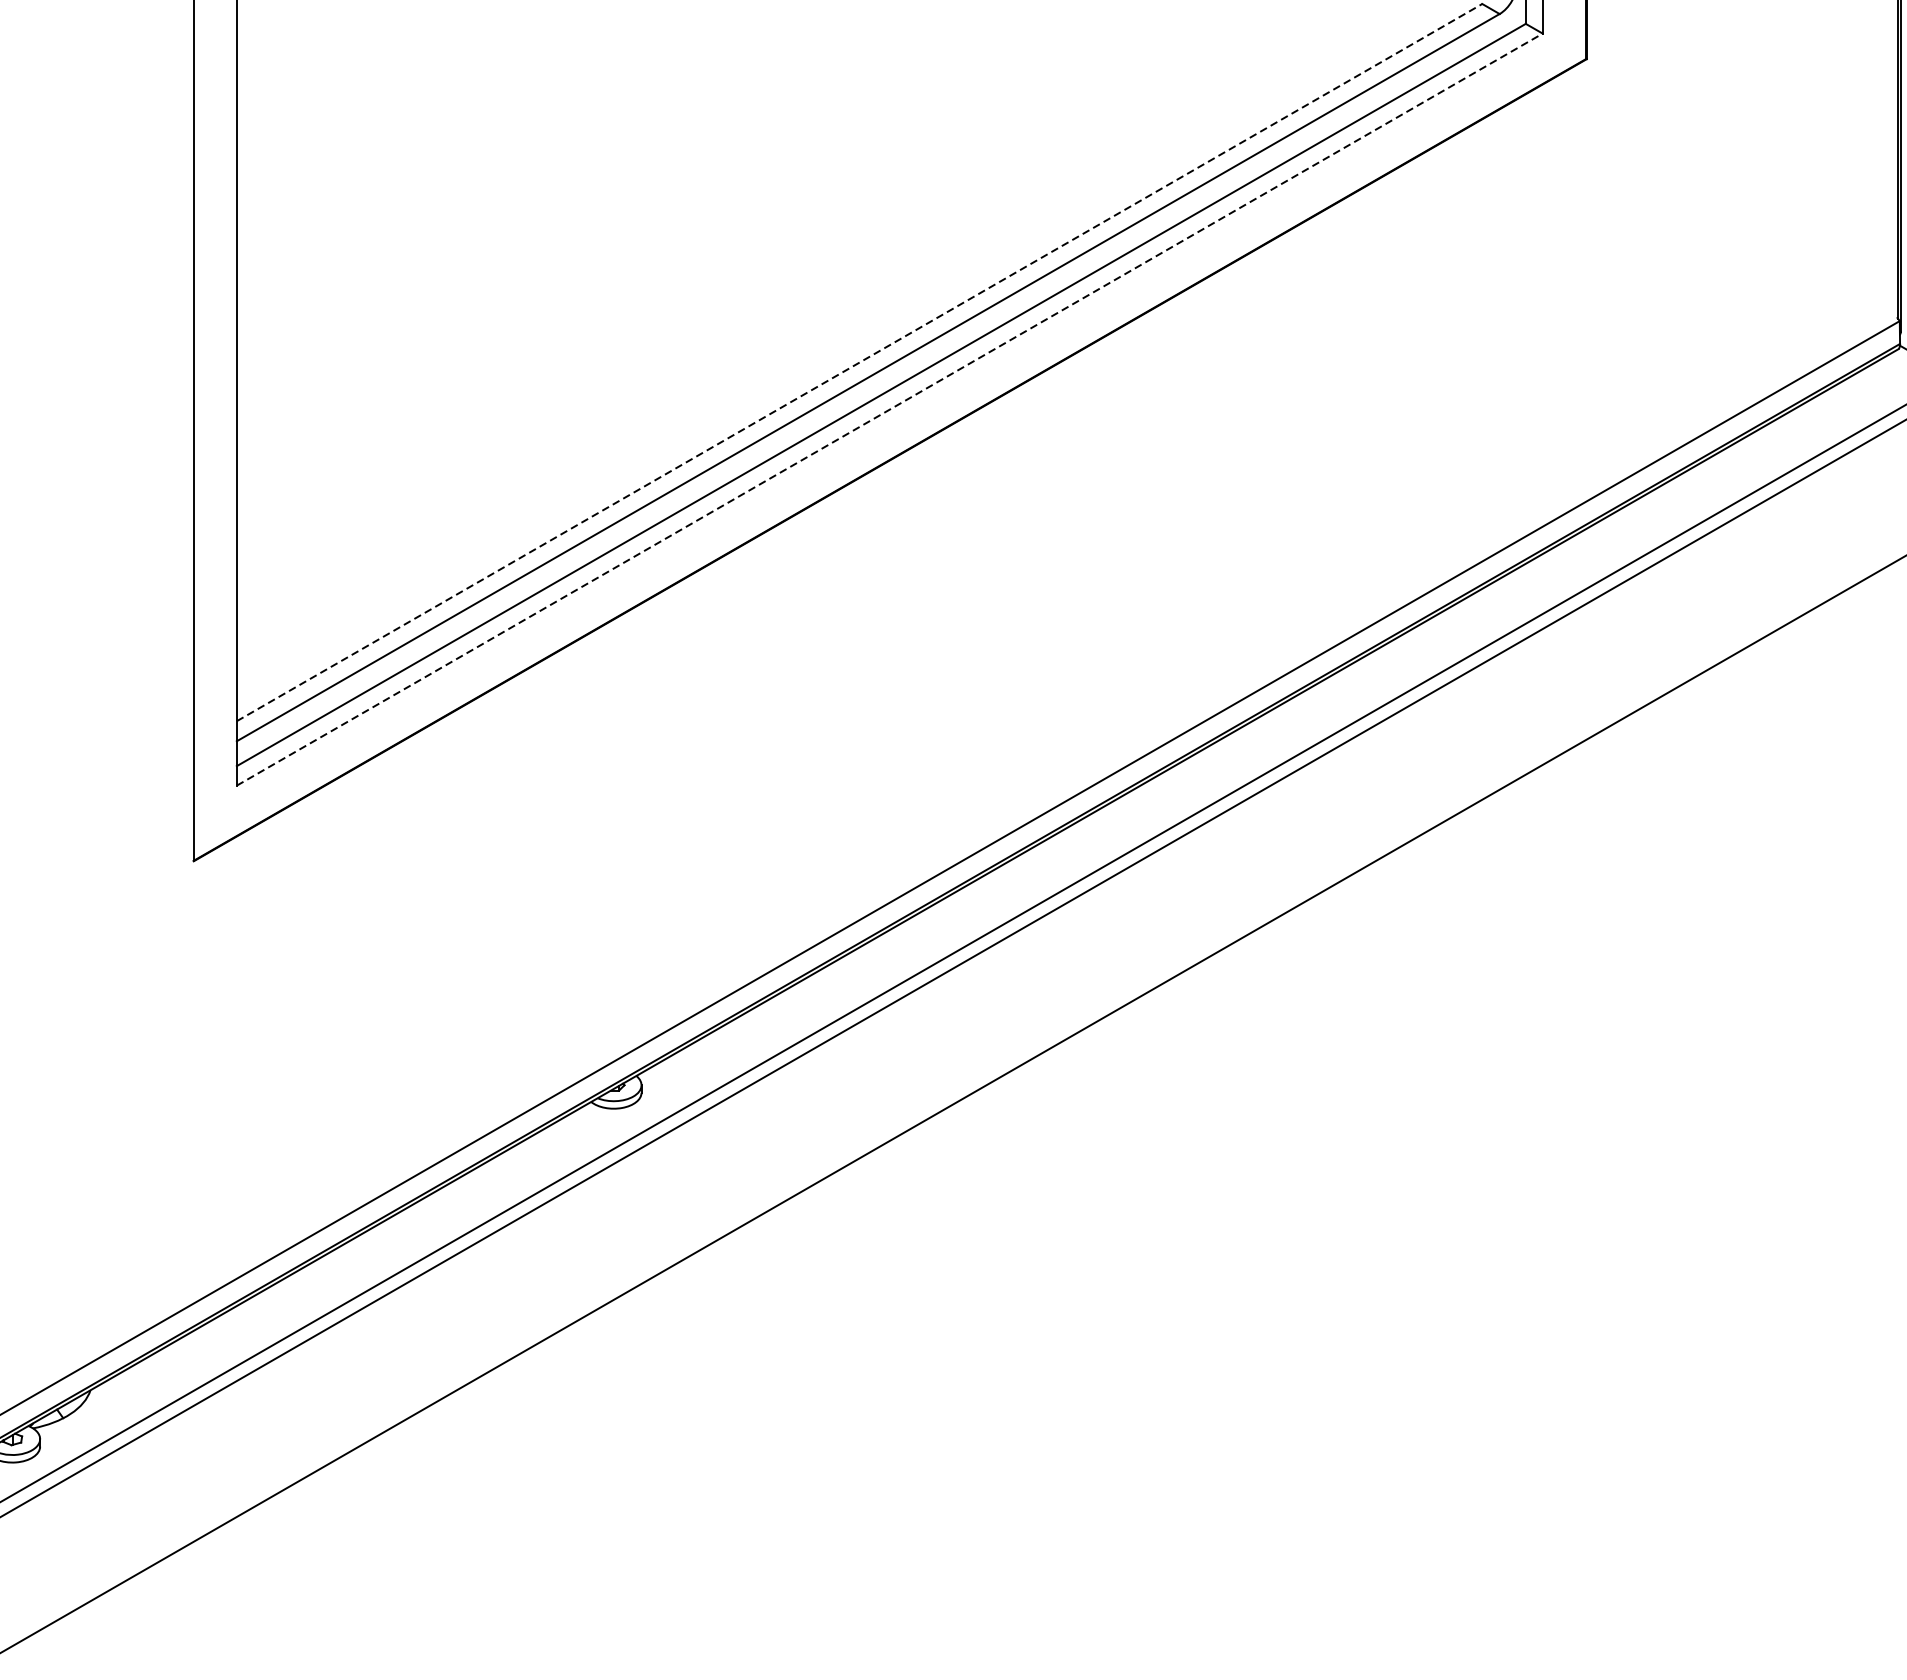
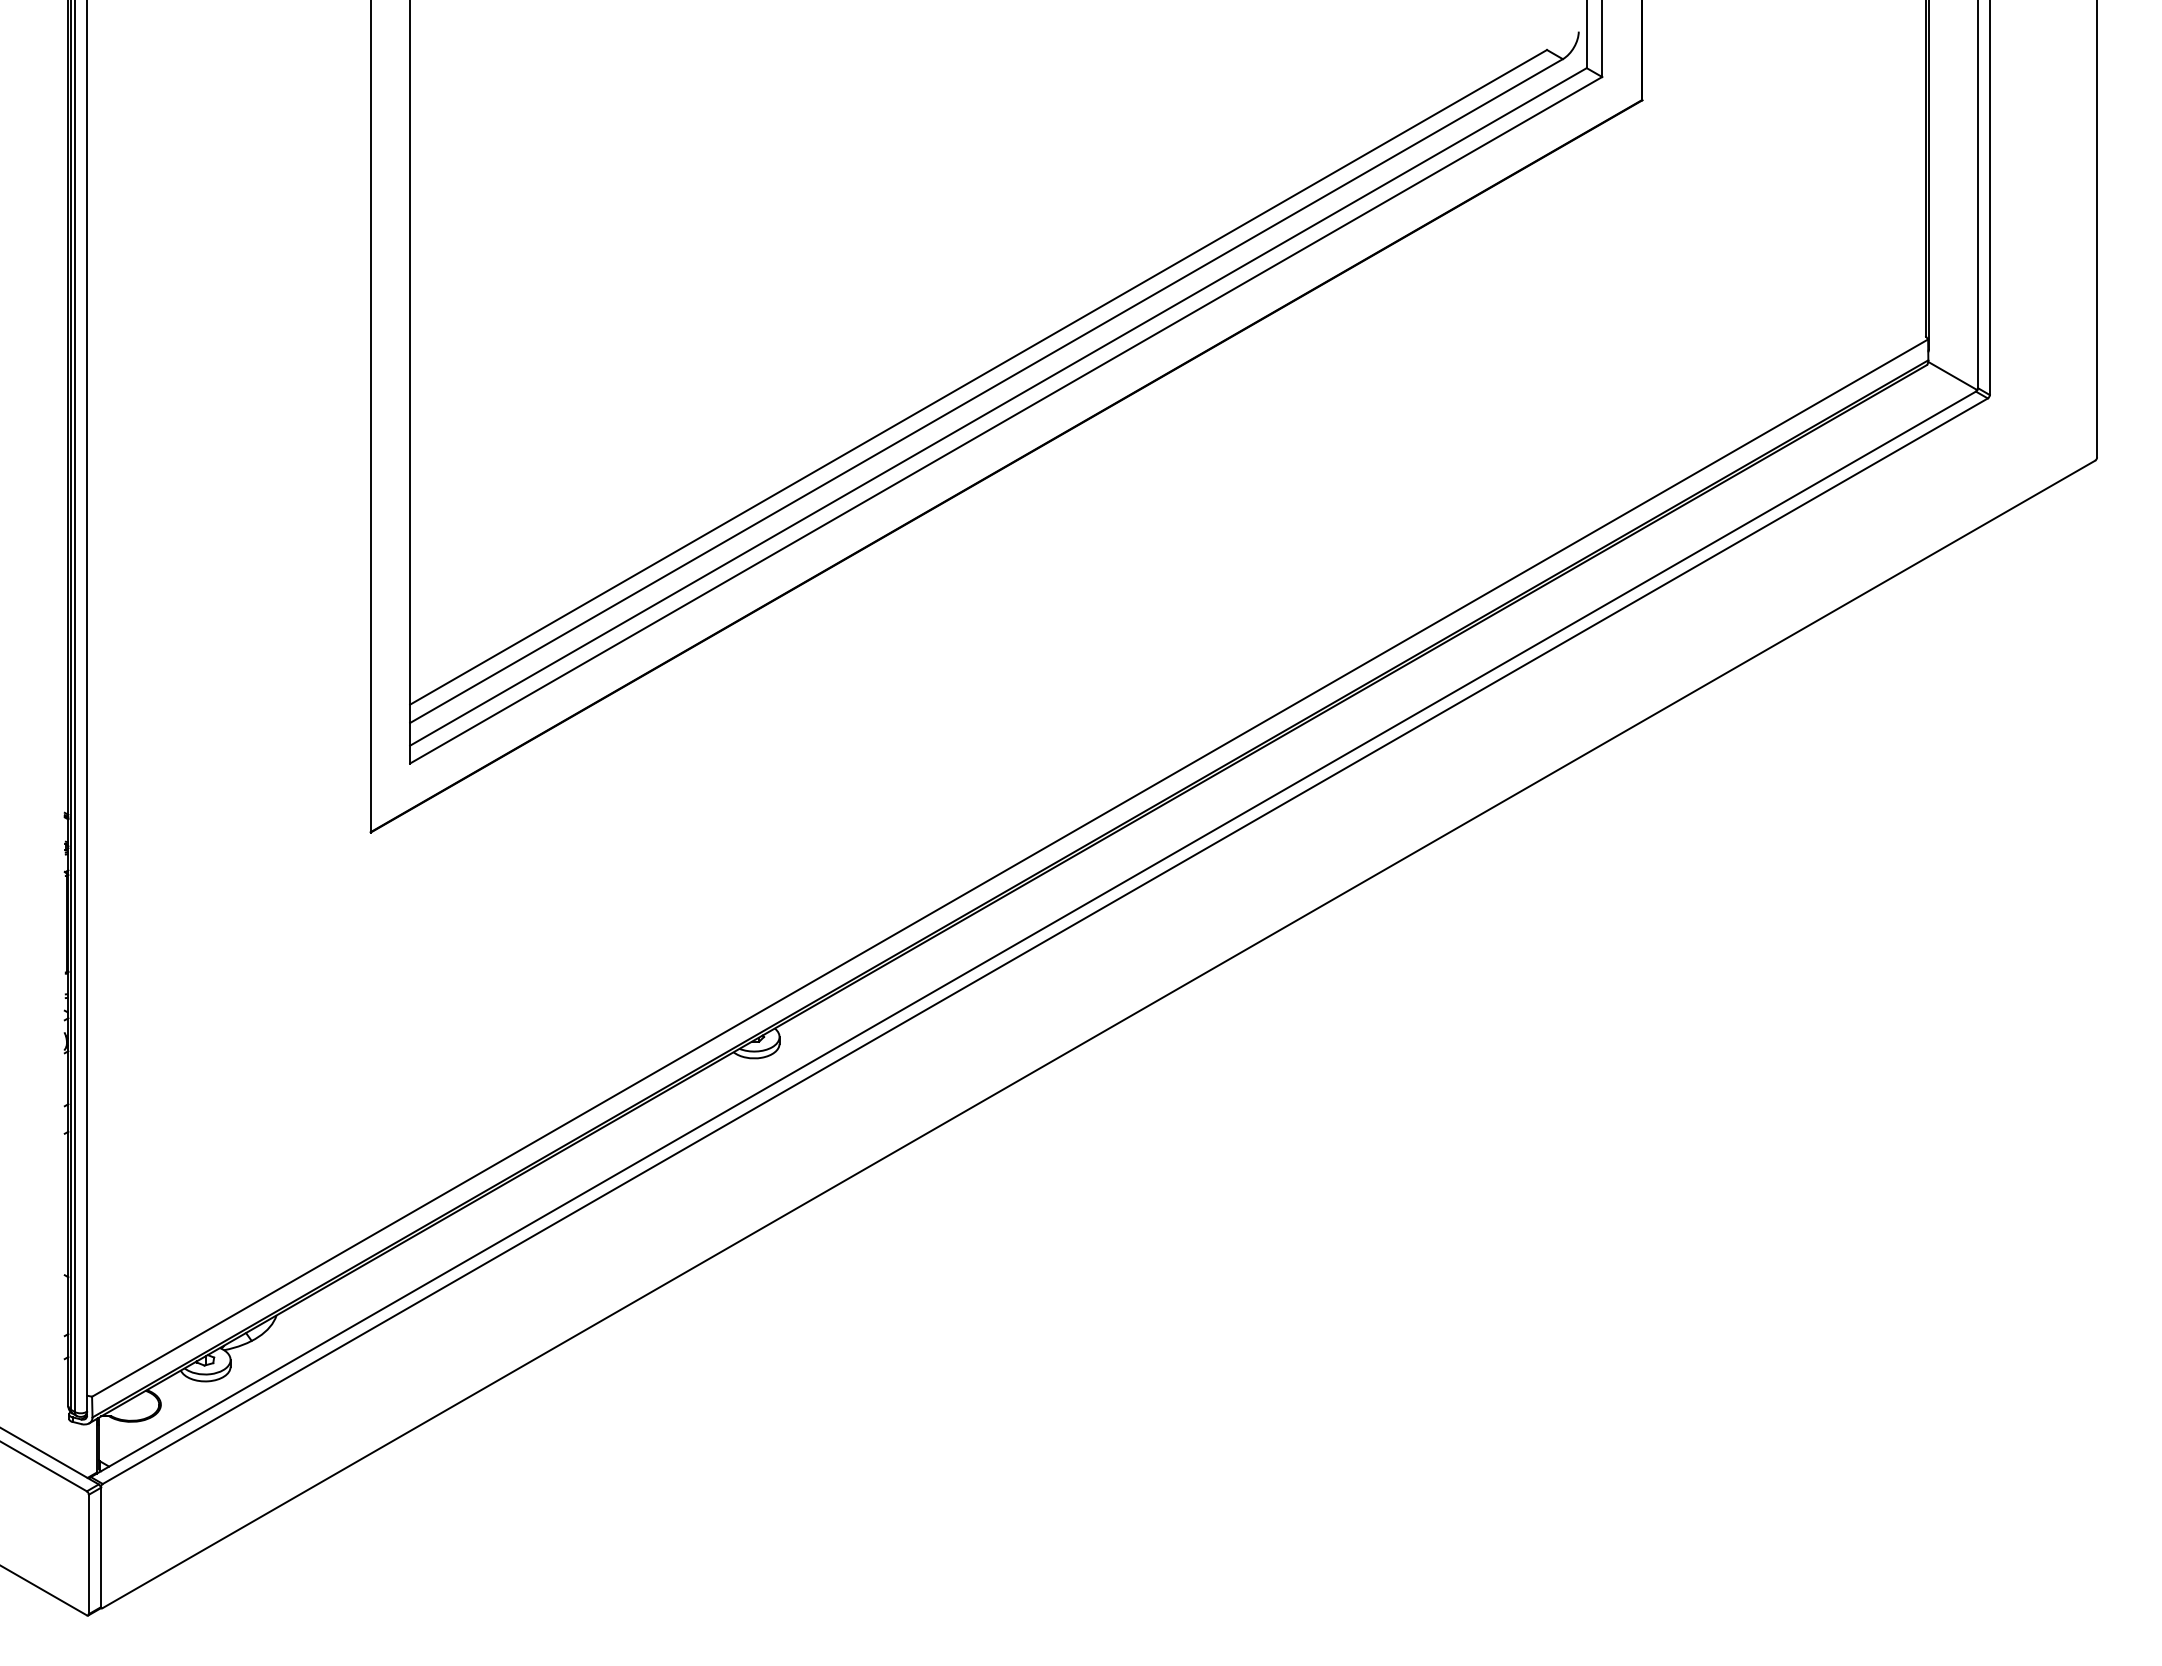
line: (859, 362) -> (978, 377), dashed -> solid
line: (890, 409) -> (1006, 420), dashed -> solid

